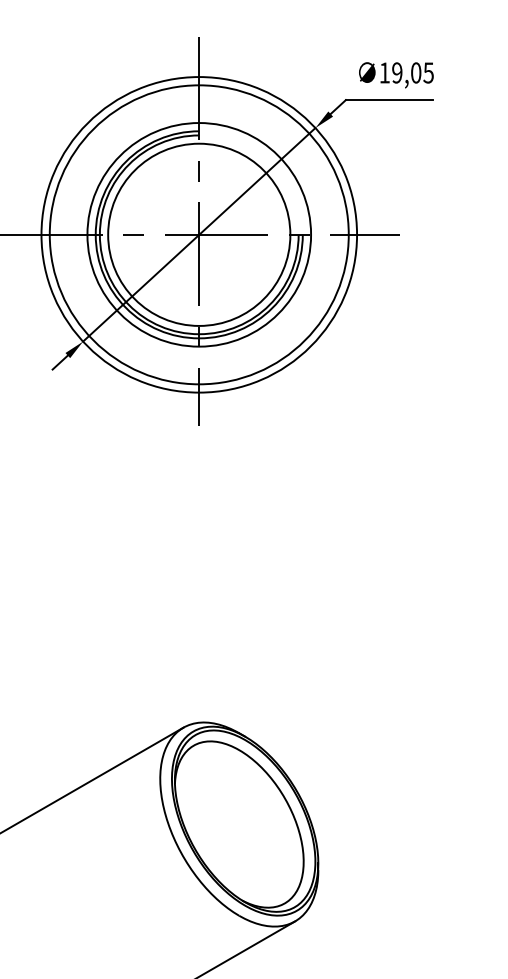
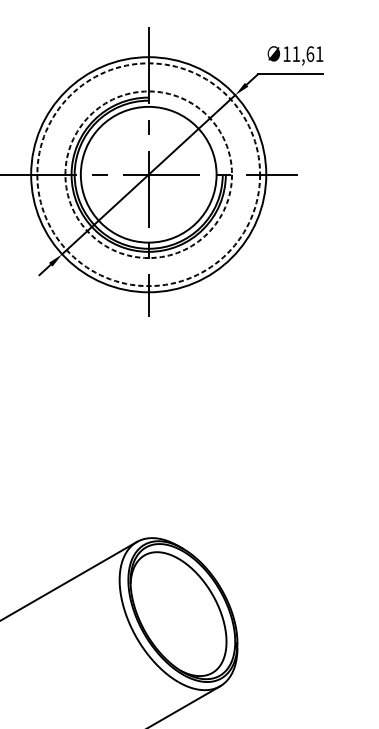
text: (412, 72) -> (307, 53), 19,05 -> 11,61
circle: (198, 234) -> (148, 174), solid -> dashed
circle: (199, 234) -> (148, 174), solid -> dashed

